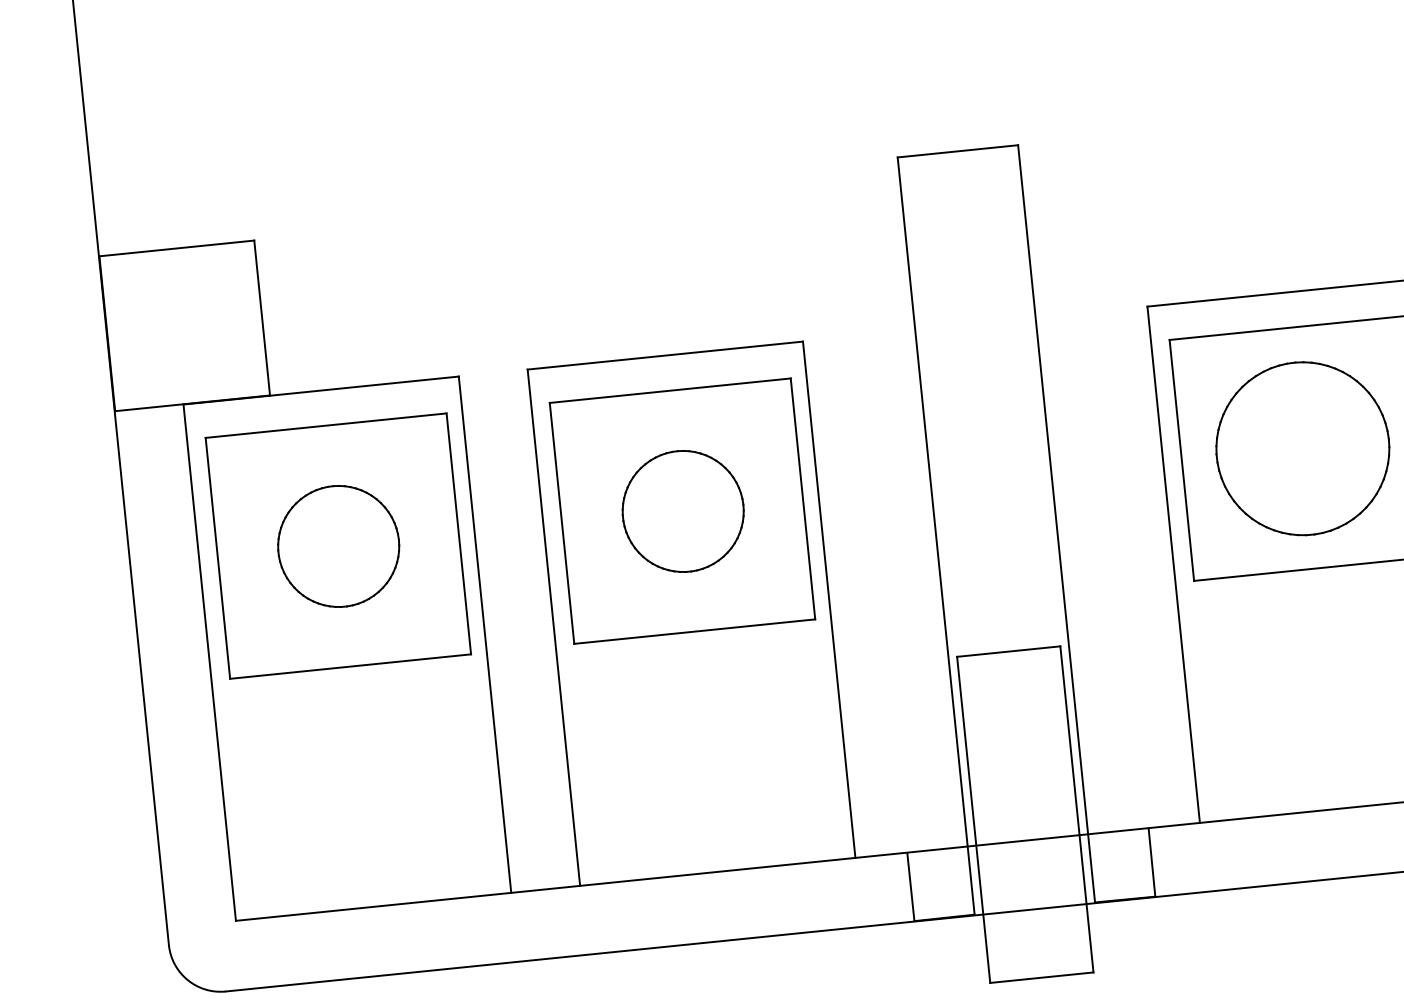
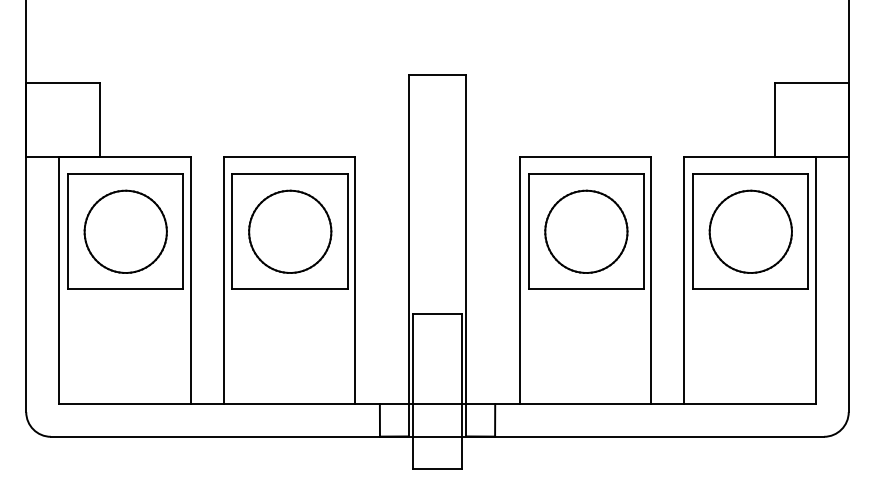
part: (683, 510) -> (290, 231), size x1.43
part: (338, 545) -> (125, 231), size x1.43

